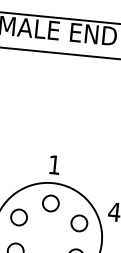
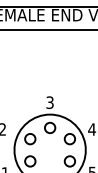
text: (53, 164) -> (49, 102), 1 -> 3

